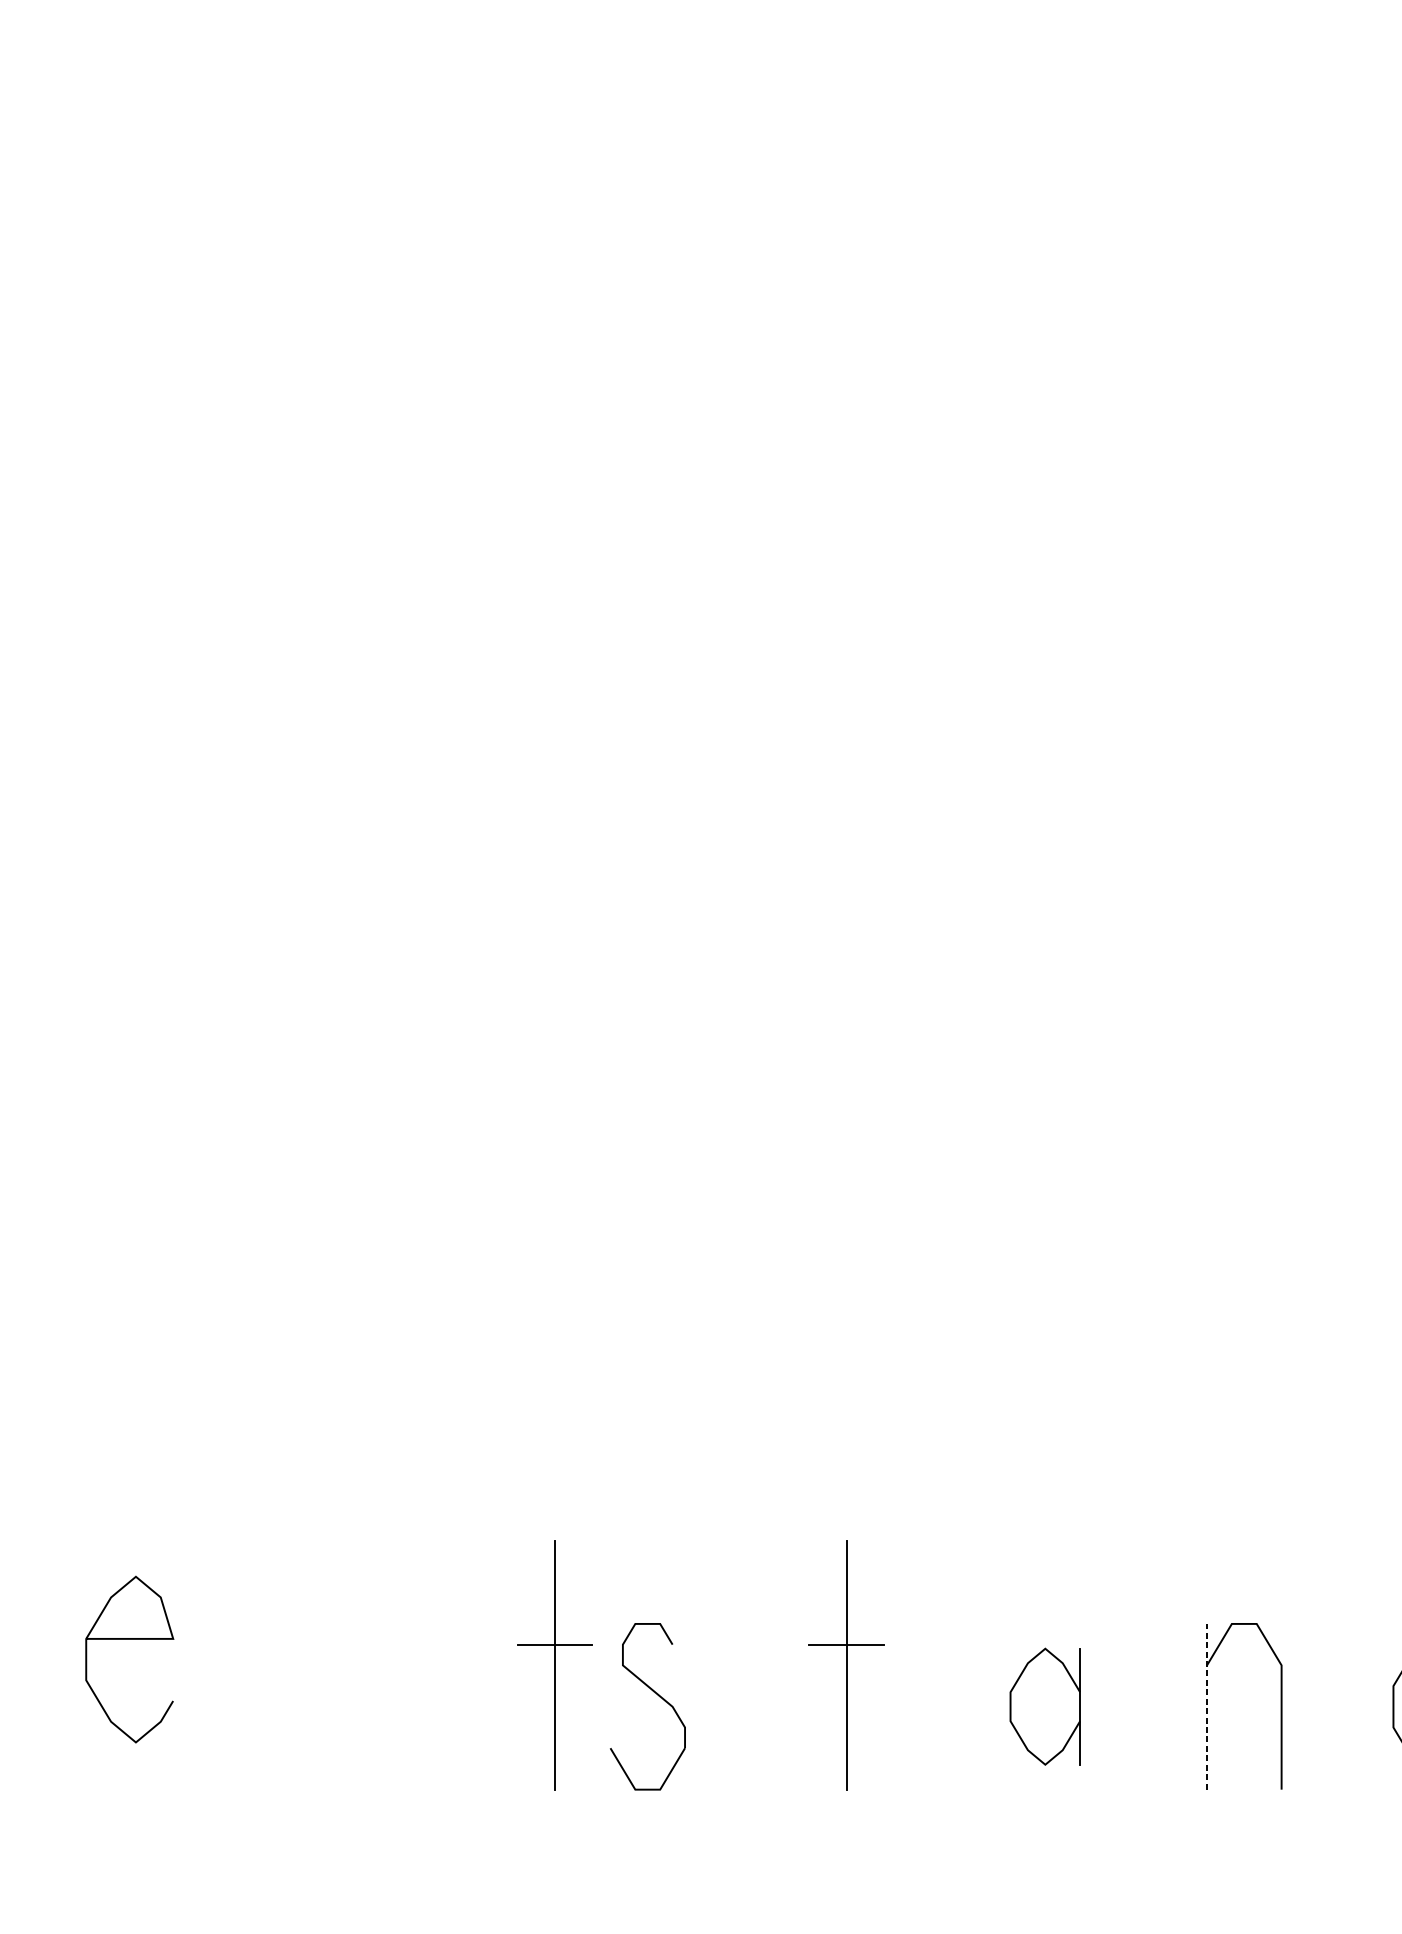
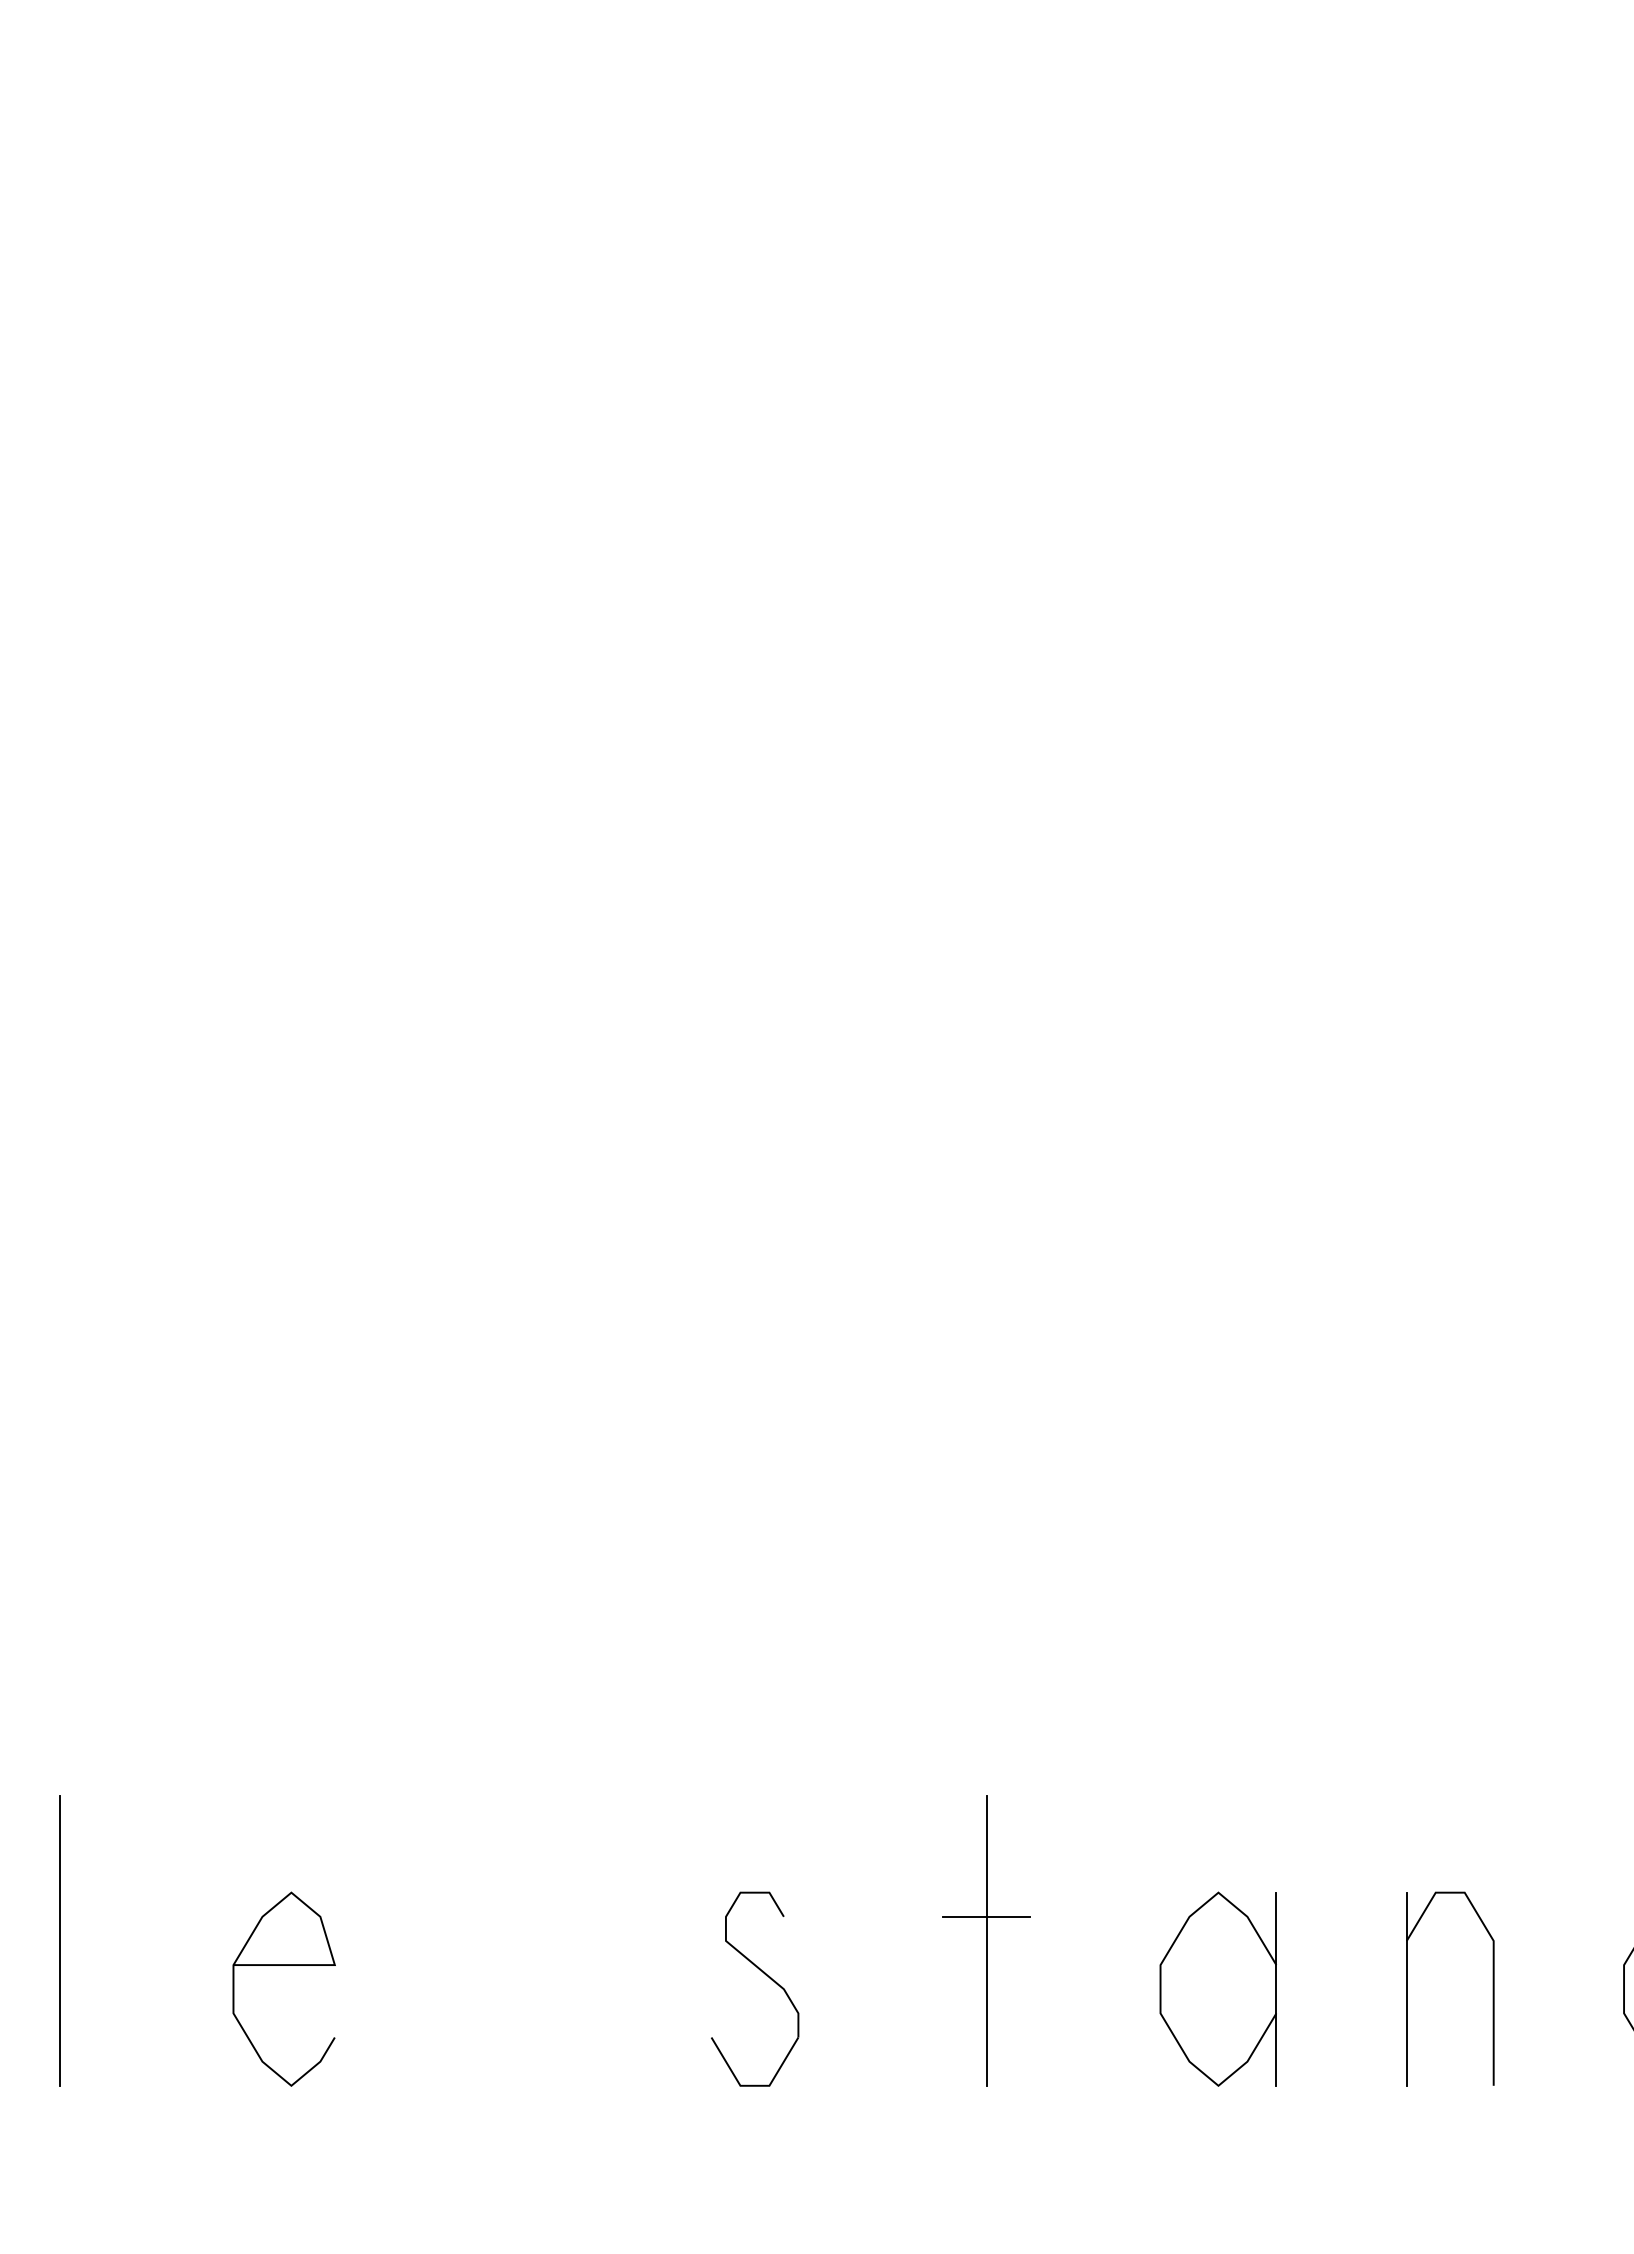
curve: (129, 1639) -> (283, 1965), moved
line: (51, 1664) -> (59, 1940), added
part: (554, 1664) -> (646, 1940), removed
part: (1044, 1706) -> (1217, 1988), size x1.43
line: (1206, 1707) -> (1406, 1989), dashed -> solid

